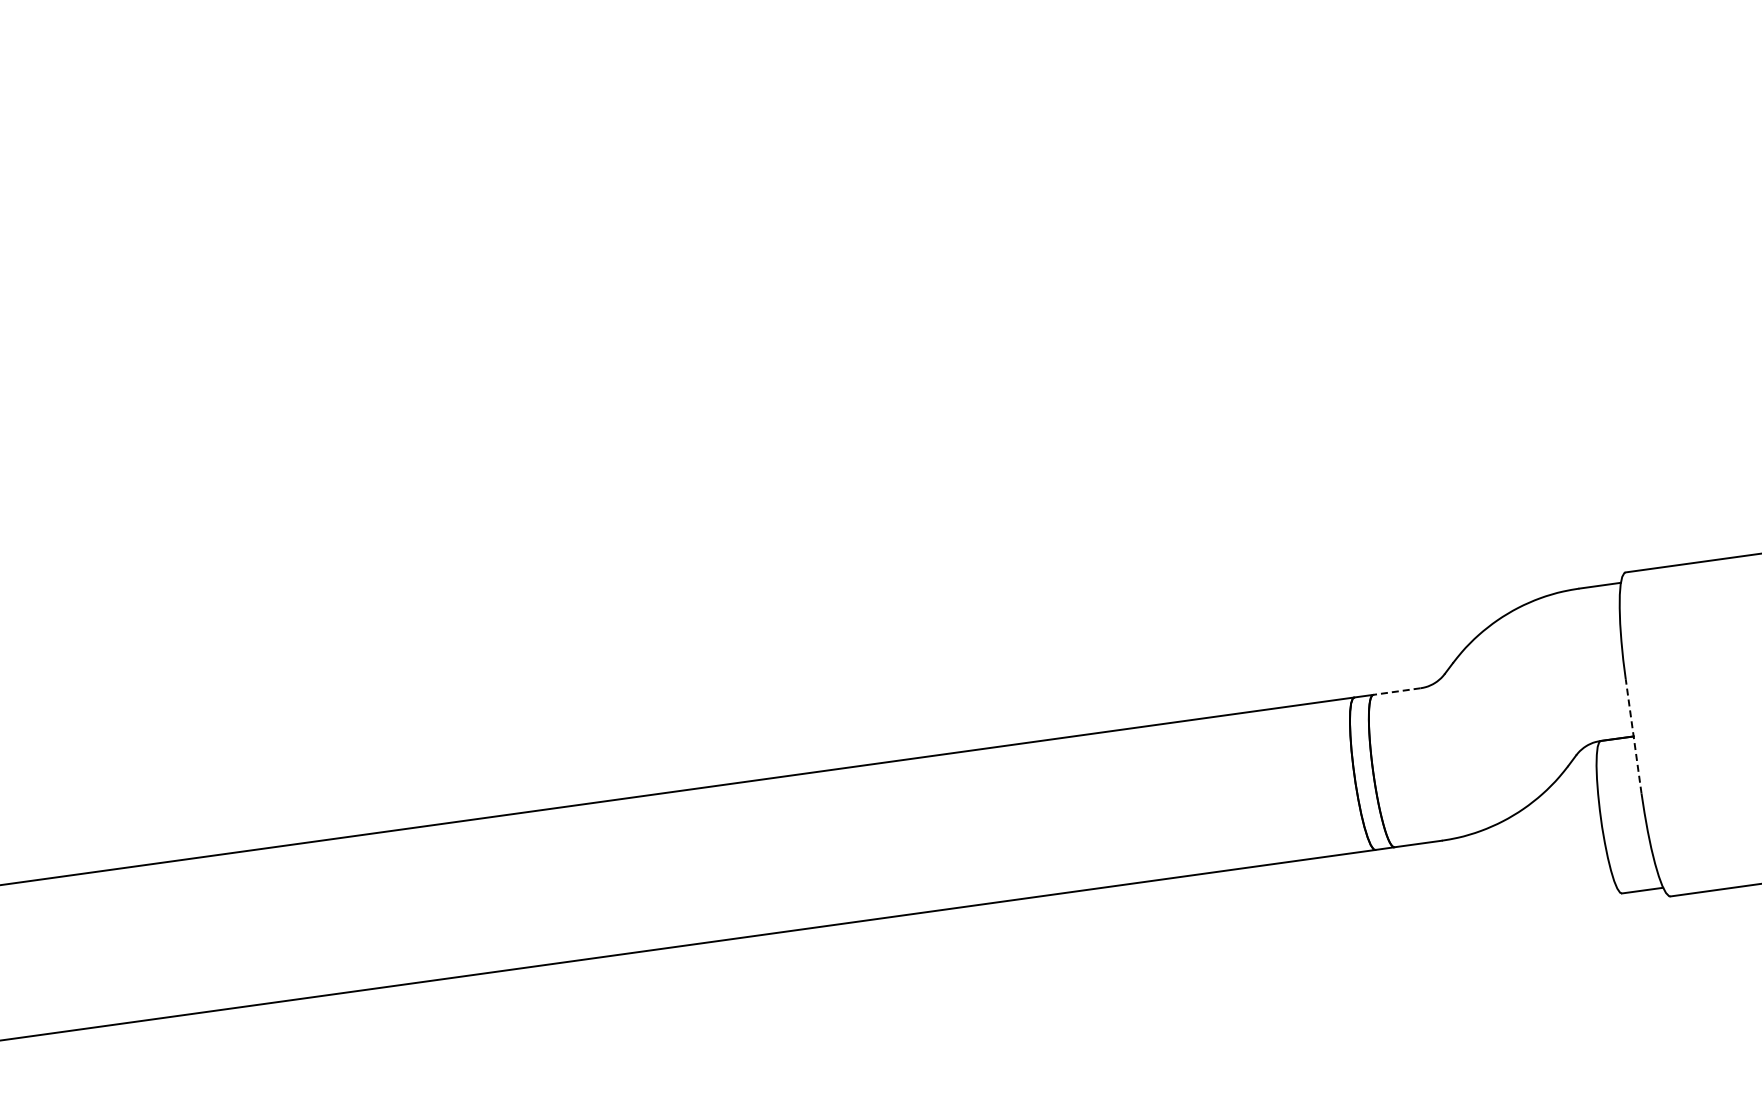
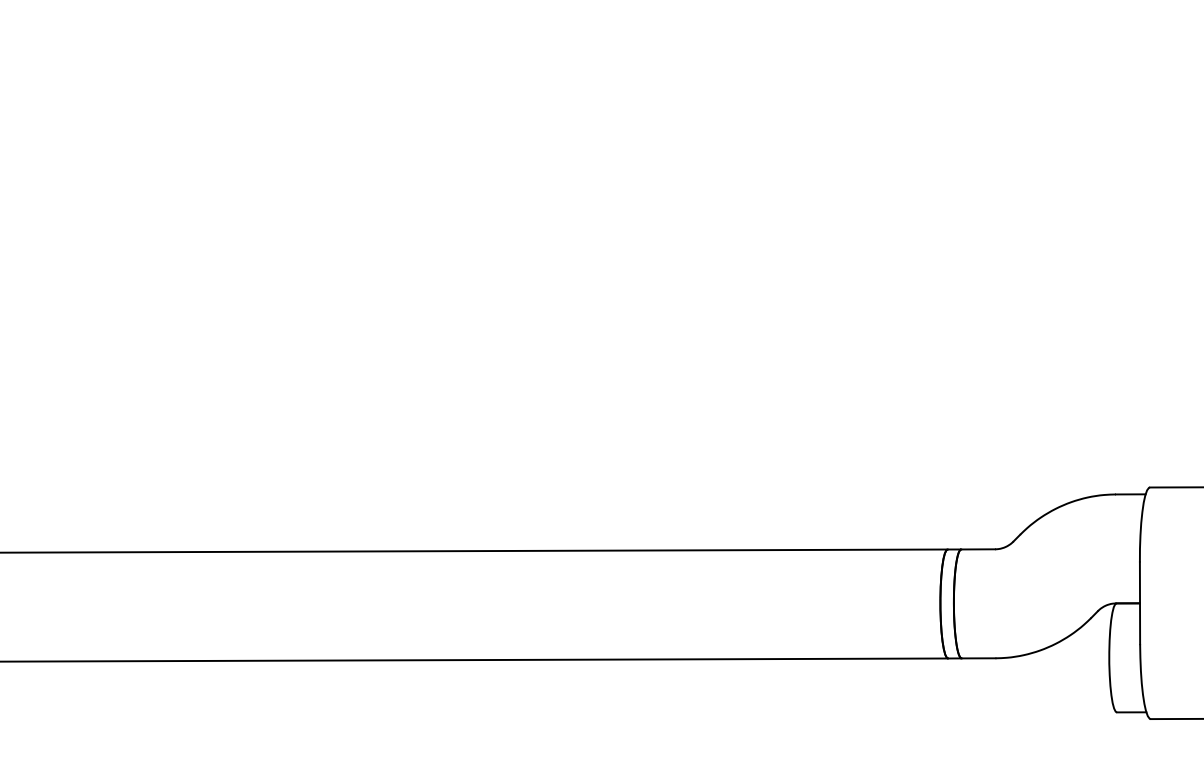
line: (1396, 691) -> (977, 549), dashed -> solid
line: (1633, 736) -> (1139, 603), dashed -> solid

